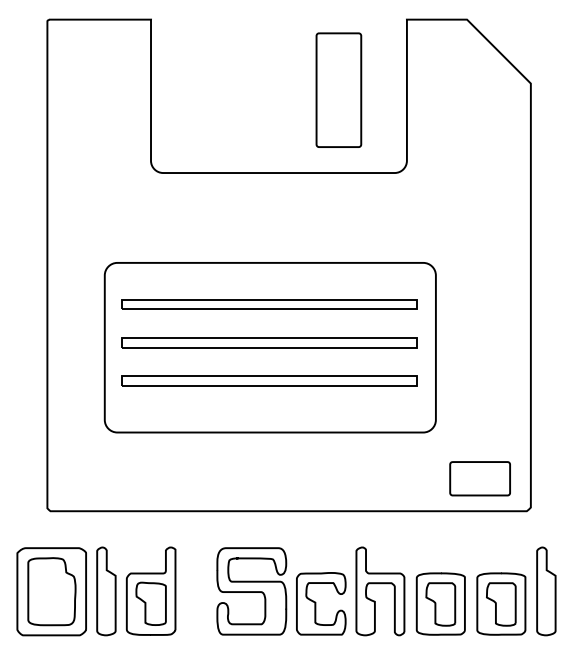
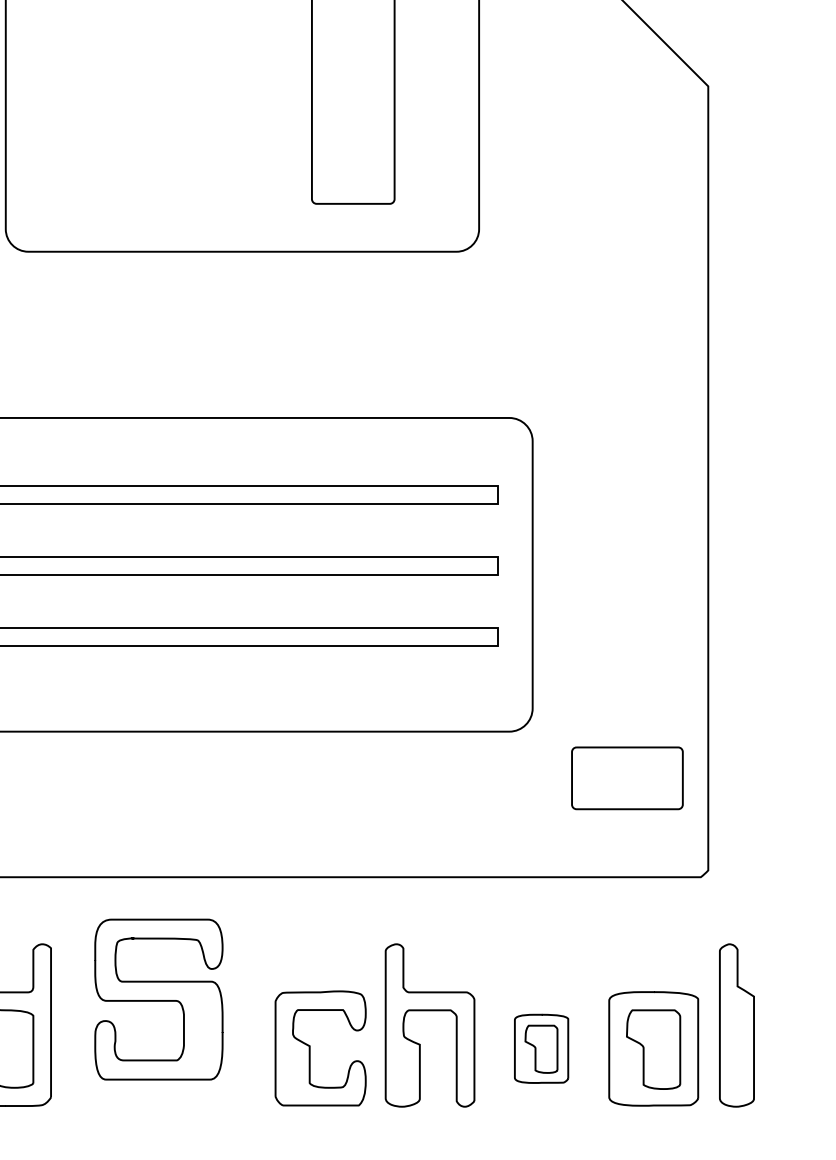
part: (479, 478) -> (626, 777), moved
part: (251, 591) -> (158, 999), moved
part: (440, 603) -> (541, 1047), size x0.6

